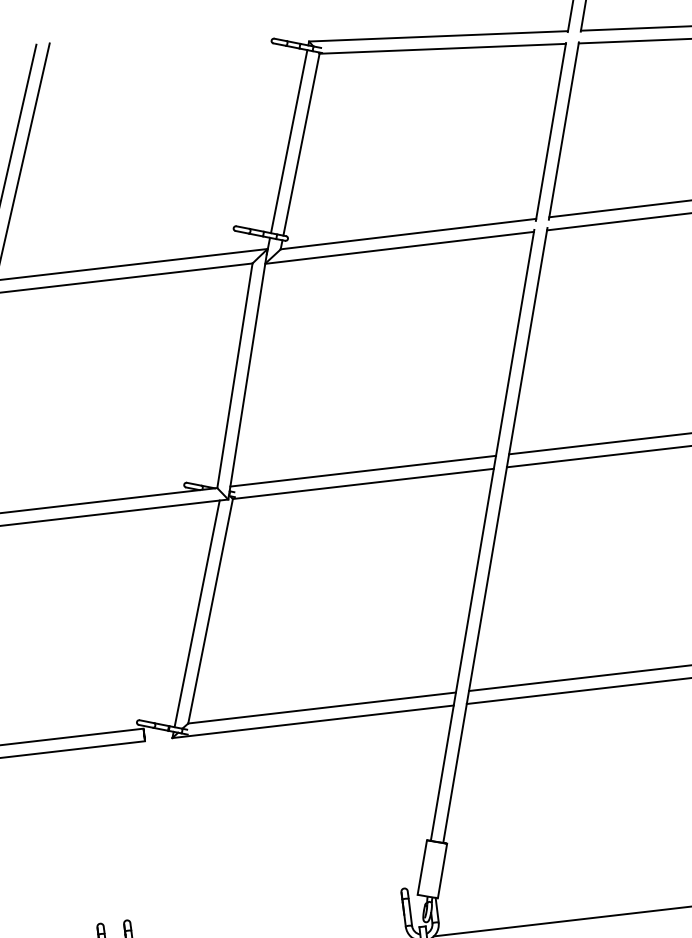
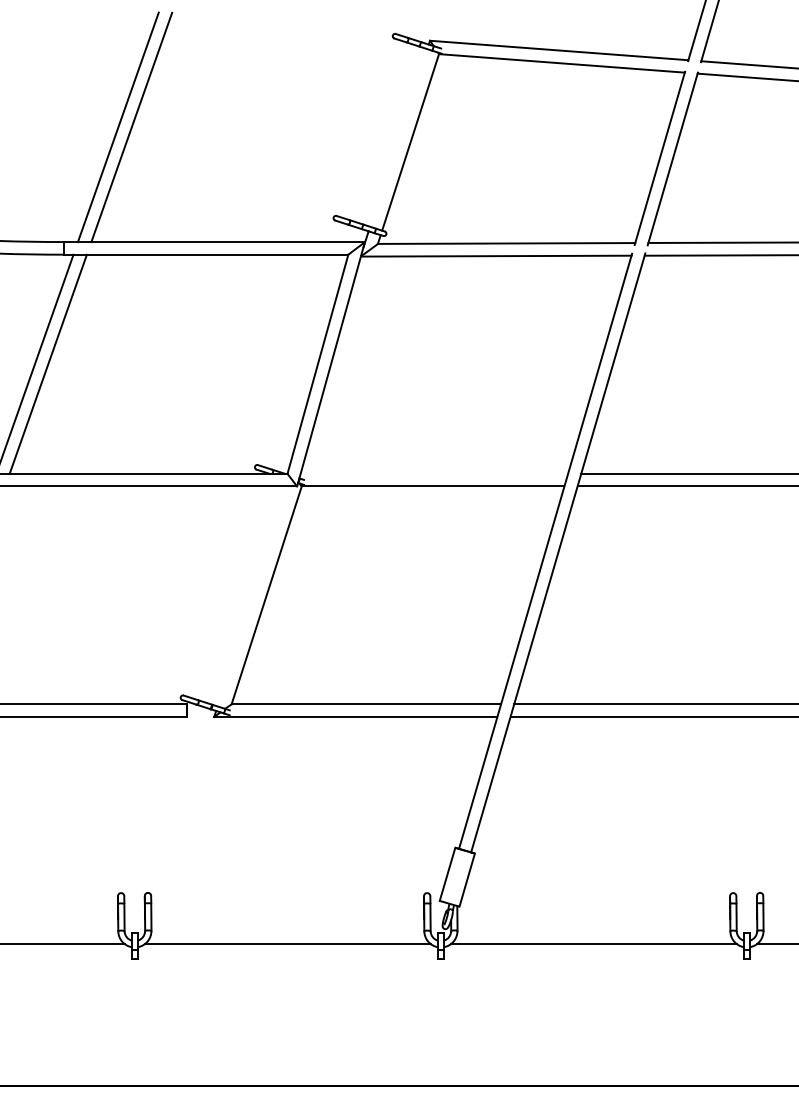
line: (288, 141) -> (398, 137), removed
line: (363, 470) -> (434, 473), removed
line: (196, 613) -> (252, 596), removed

